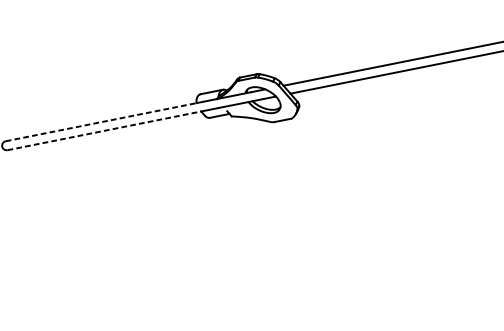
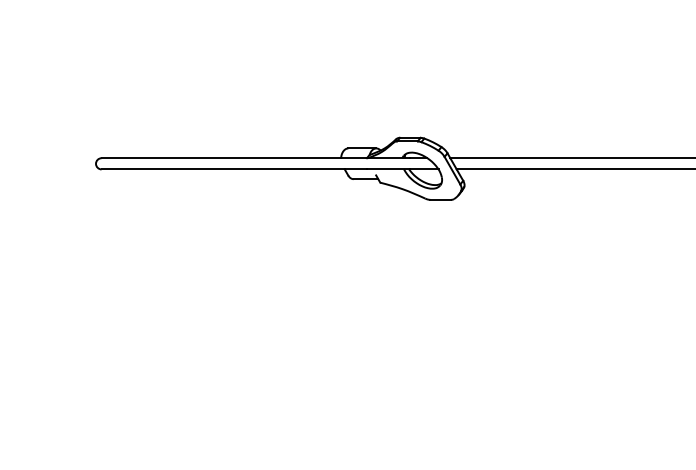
line: (101, 122) -> (221, 158), dashed -> solid
line: (104, 130) -> (223, 169), dashed -> solid

